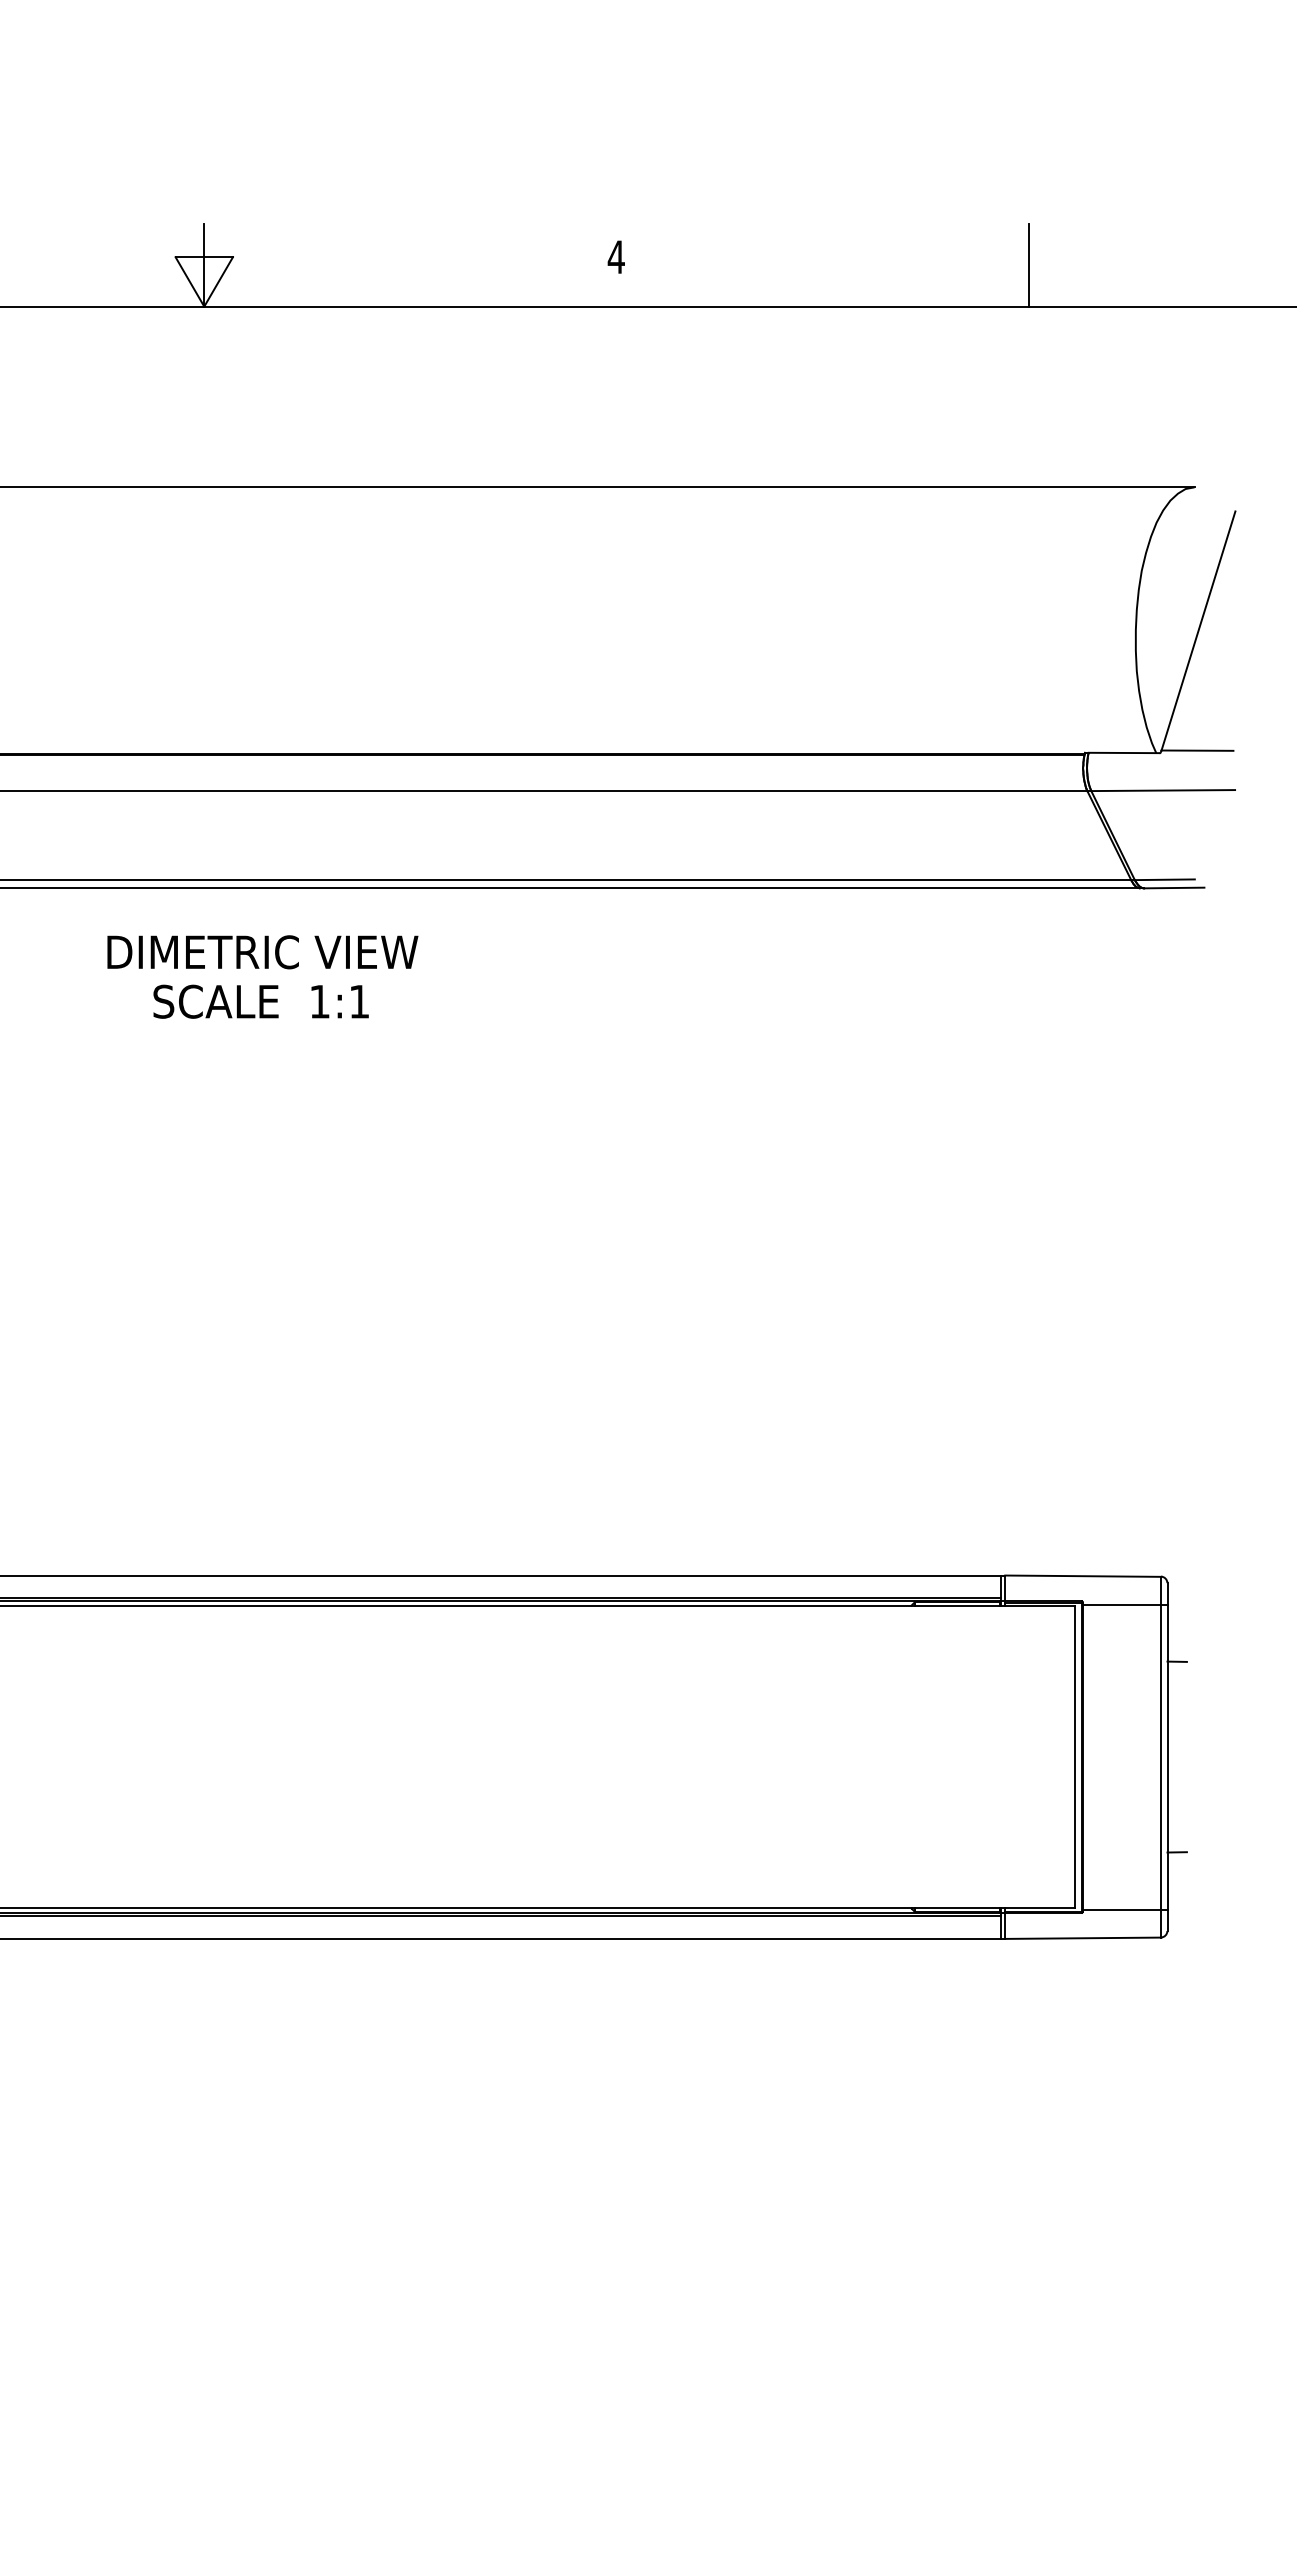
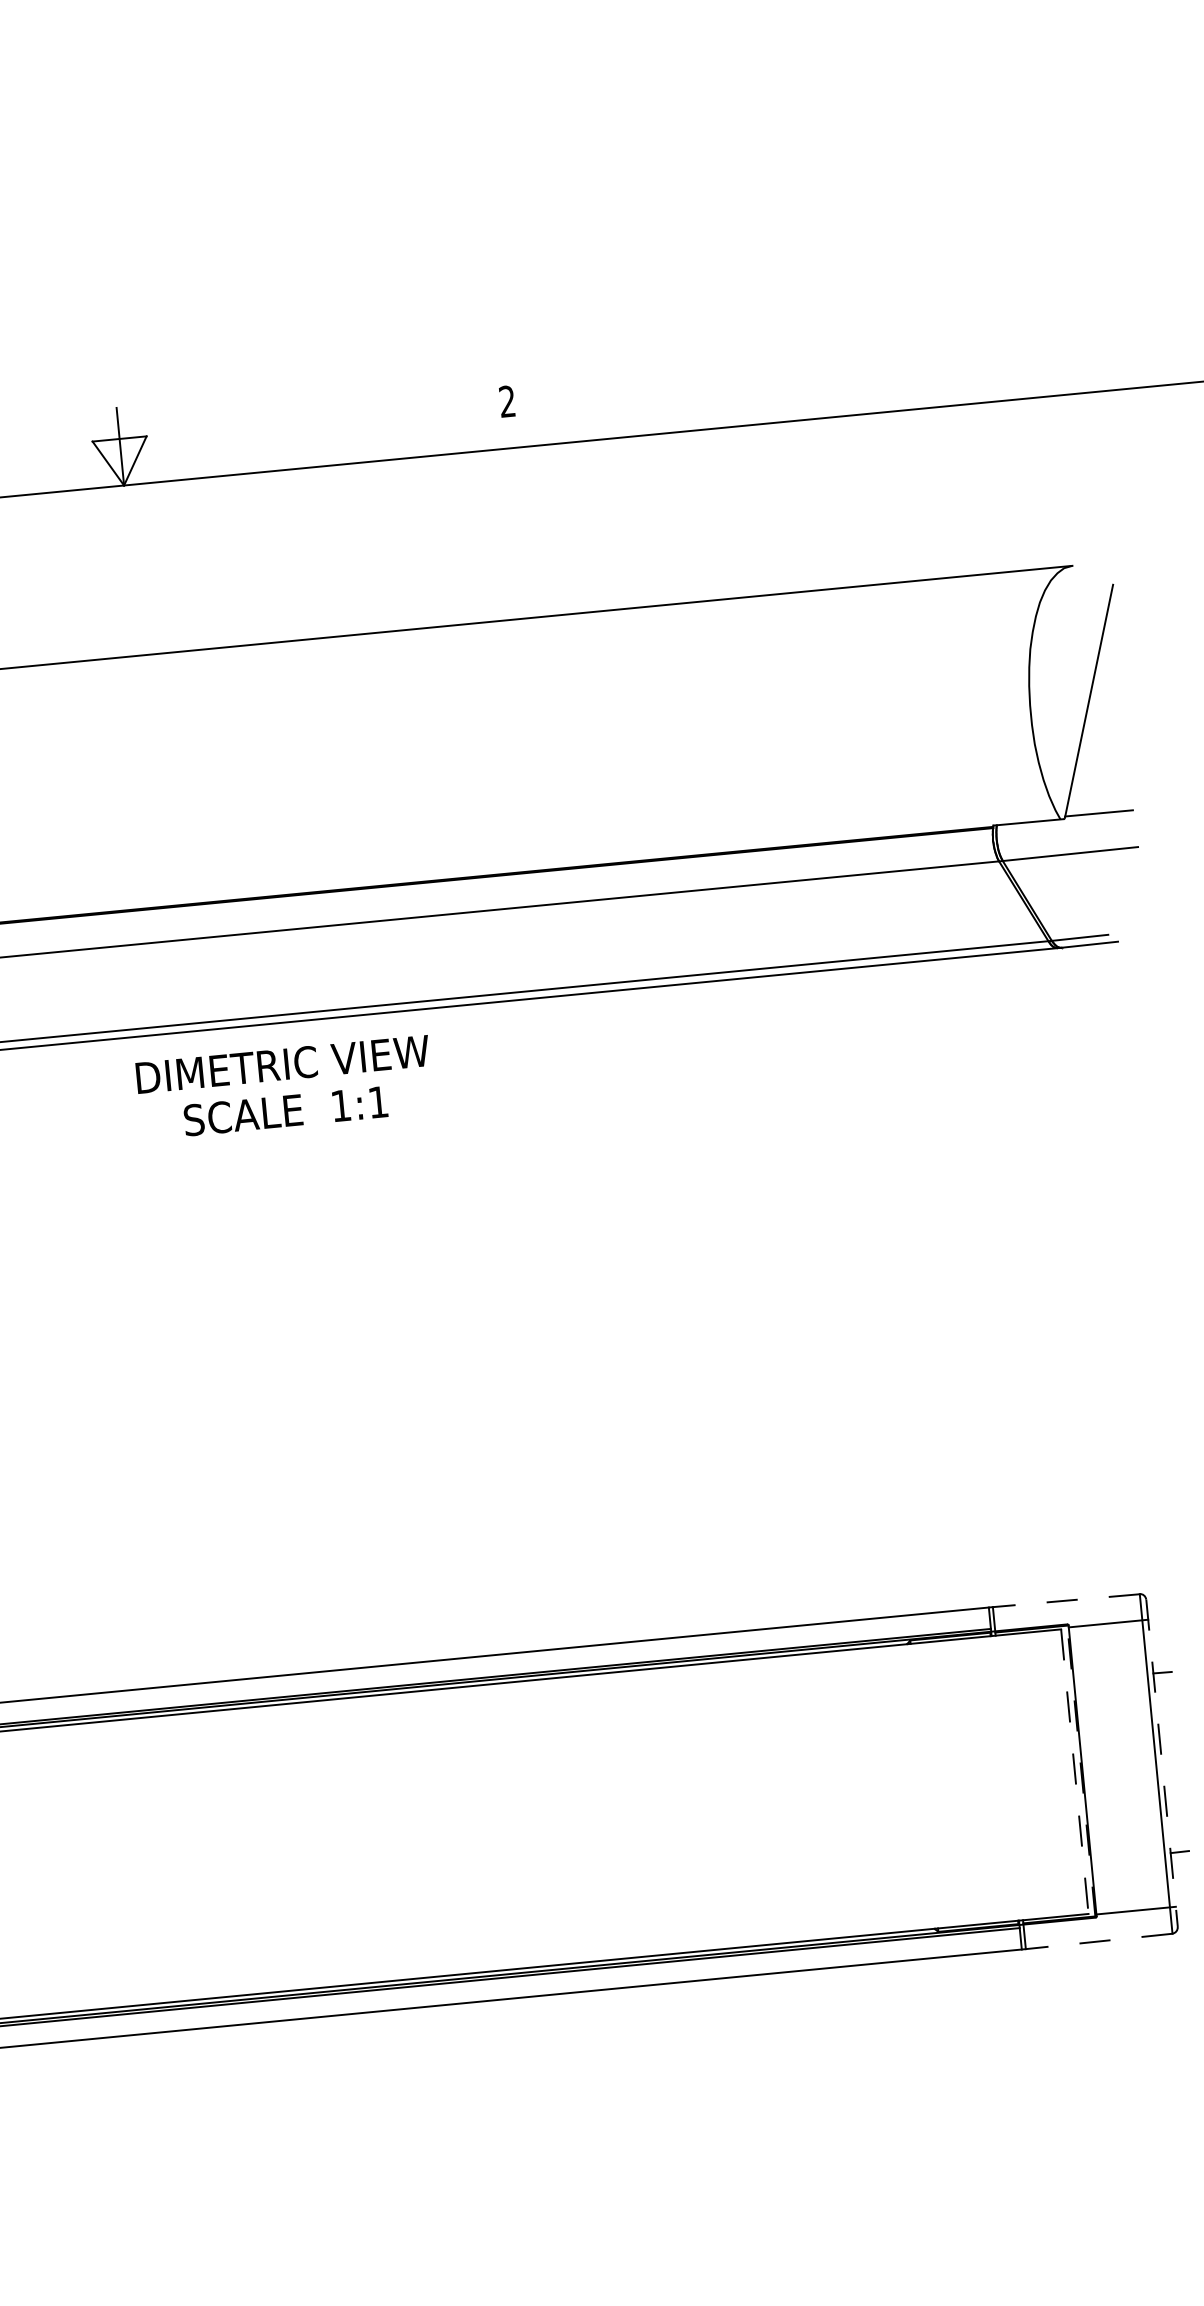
text: (615, 256) -> (506, 401), 4 -> 2
line: (1028, 265) -> (896, 372), removed
text: (262, 976) -> (284, 1087), moved
line: (1083, 1576) -> (1066, 1600), solid -> dashed
line: (1074, 1757) -> (1074, 1772), solid -> dashed
line: (1081, 1757) -> (1081, 1771), solid -> dashed
line: (1167, 1757) -> (1162, 1763), solid -> dashed
line: (1083, 1938) -> (1099, 1941), solid -> dashed

